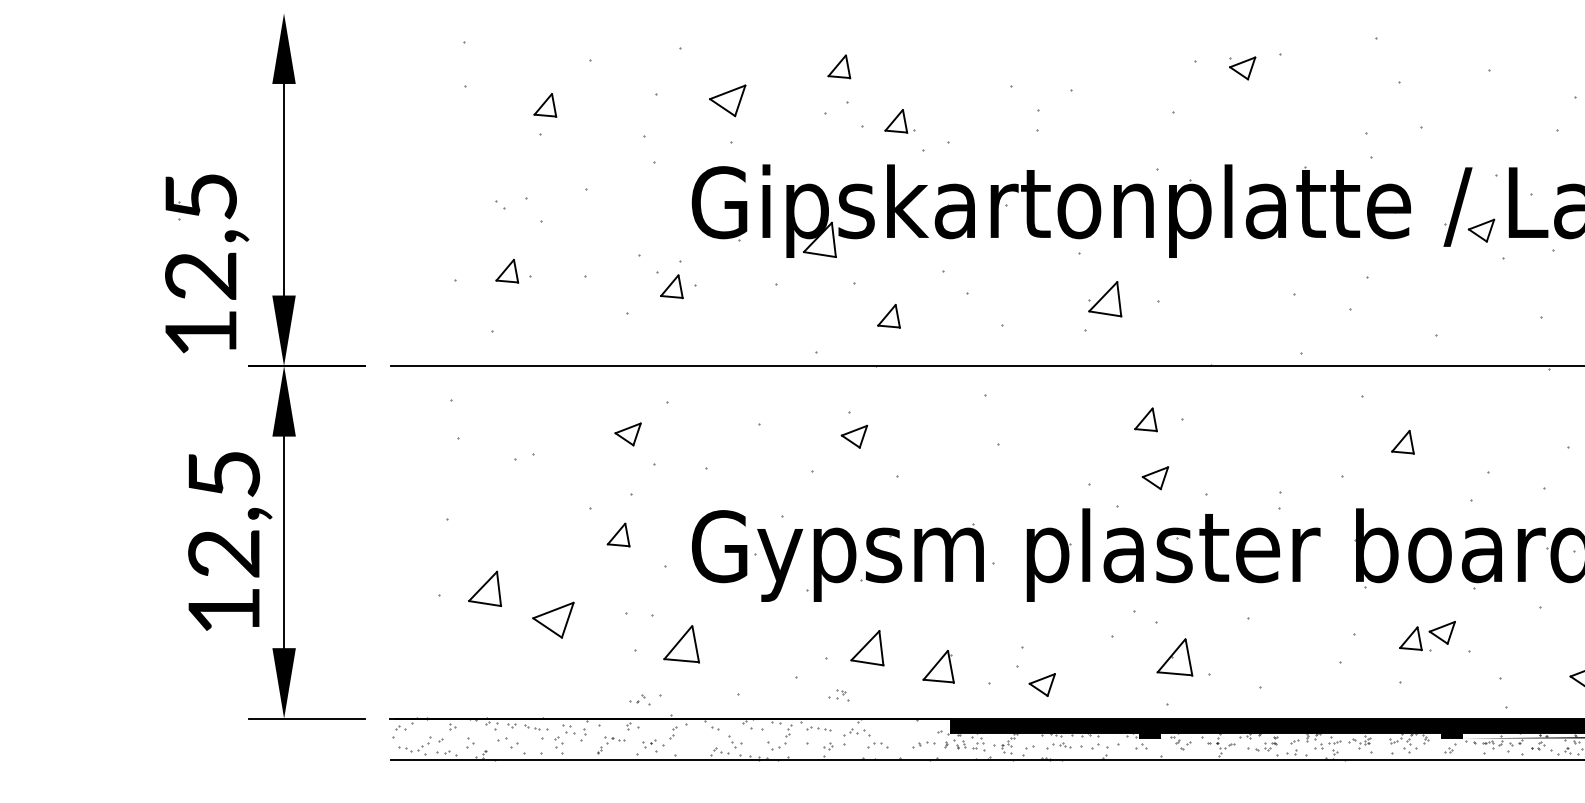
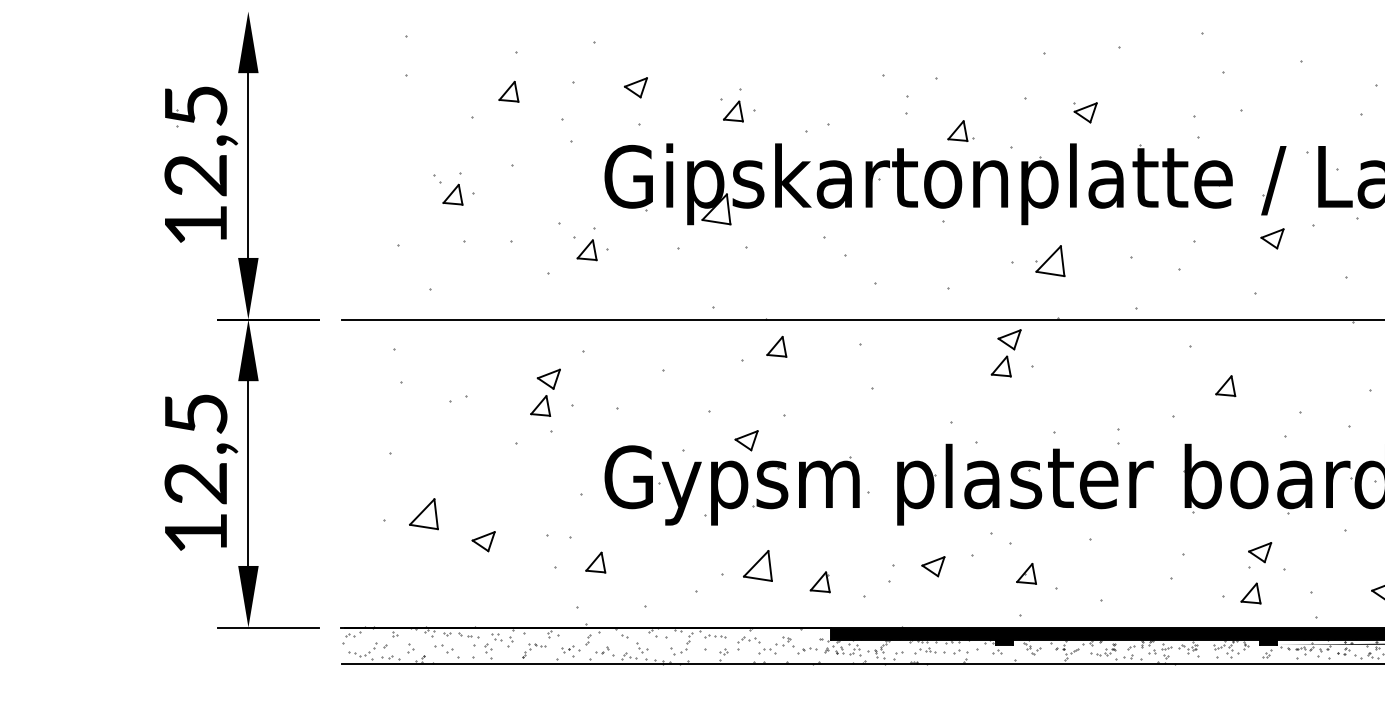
part: (839, 66) -> (733, 111), moved
part: (1242, 68) -> (1085, 112), moved
part: (727, 100) -> (635, 87), size x0.71
part: (545, 105) -> (509, 91), moved
part: (899, 121) -> (960, 131), moved
part: (1481, 230) -> (1272, 238), moved
part: (207, 263) -> (201, 164), moved
part: (507, 270) -> (453, 194), moved
part: (1105, 299) -> (1050, 261), moved
part: (888, 316) -> (776, 347), moved
part: (854, 436) -> (746, 440), moved
part: (1155, 478) -> (1009, 340), moved
part: (618, 534) -> (540, 405), moved
part: (553, 620) -> (483, 541), size x0.62
part: (1410, 638) -> (1250, 593), moved
part: (681, 644) -> (595, 562), size x0.62
part: (1174, 656) -> (1026, 573), size x0.62
part: (938, 666) -> (820, 581), size x0.71
part: (1041, 684) -> (932, 566), moved
part: (838, 695) -> (784, 642), moved
part: (639, 699) -> (604, 650), moved

